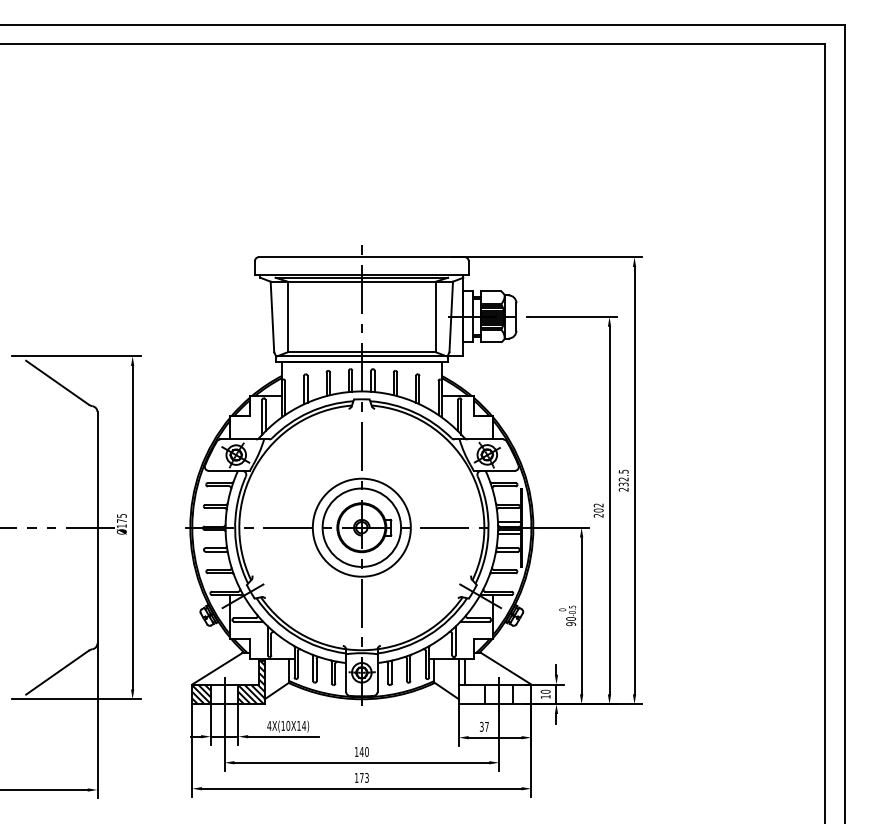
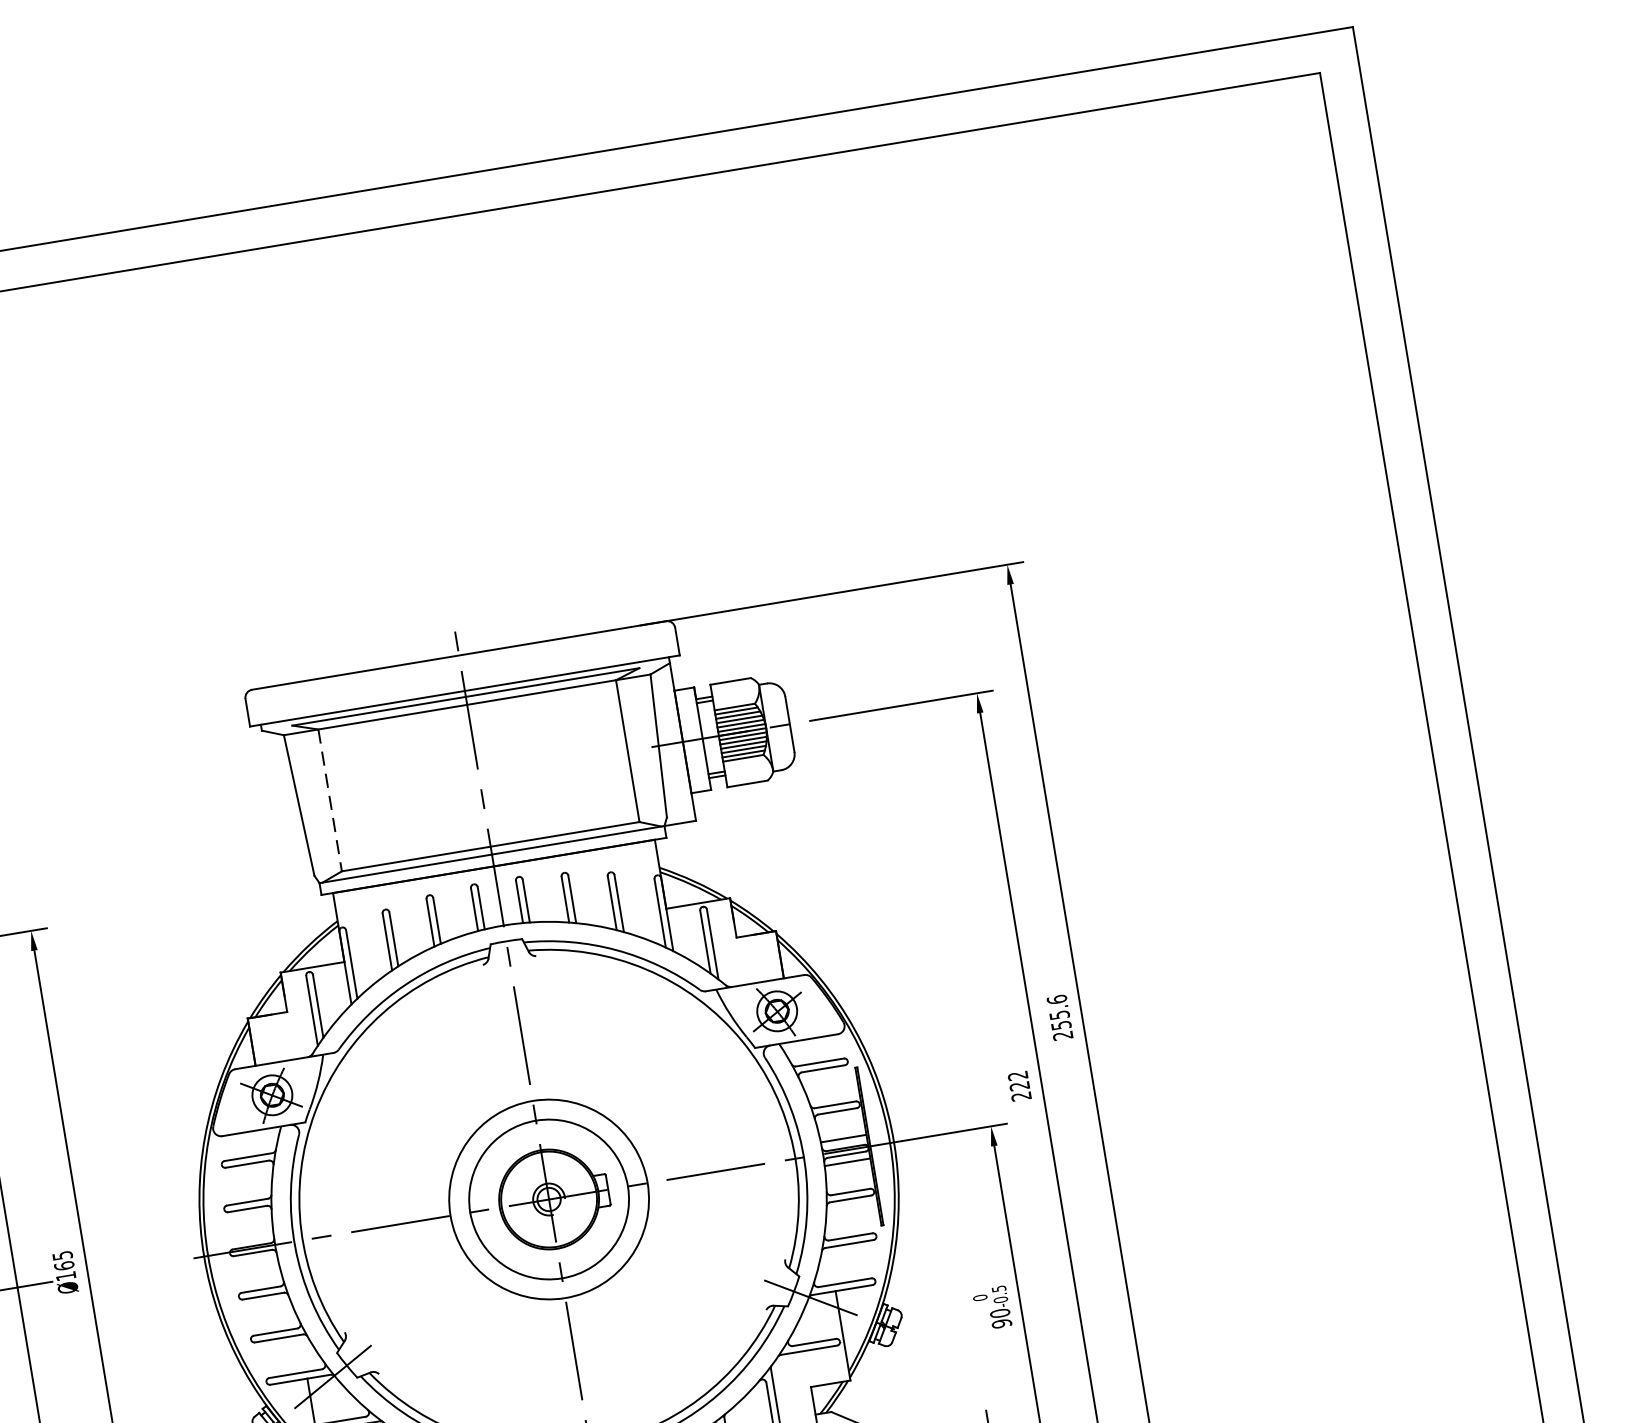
line: (287, 317) -> (329, 801), solid -> dashed
text: (623, 477) -> (1058, 1011), 232.5 -> 255.6
text: (598, 510) -> (1019, 1086), 202 -> 222
text: (121, 520) -> (63, 1265), Ø175 -> Ø165

